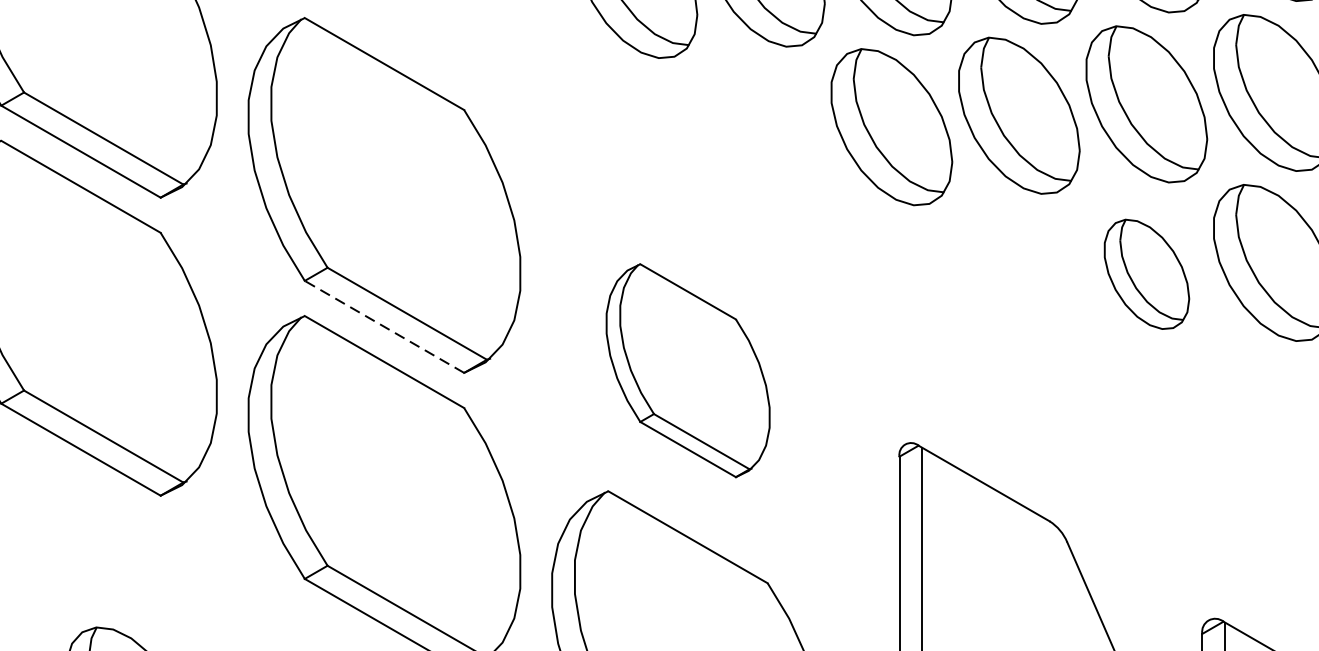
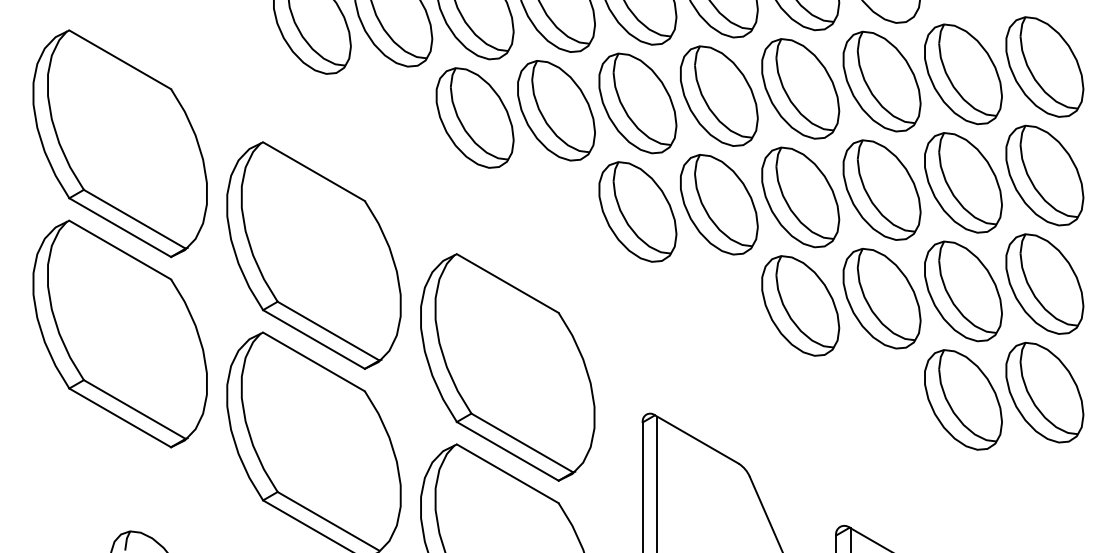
part: (1146, 273) -> (800, 305), size x1.43
line: (385, 326) -> (314, 339), dashed -> solid
part: (687, 370) -> (507, 367), size x1.67

